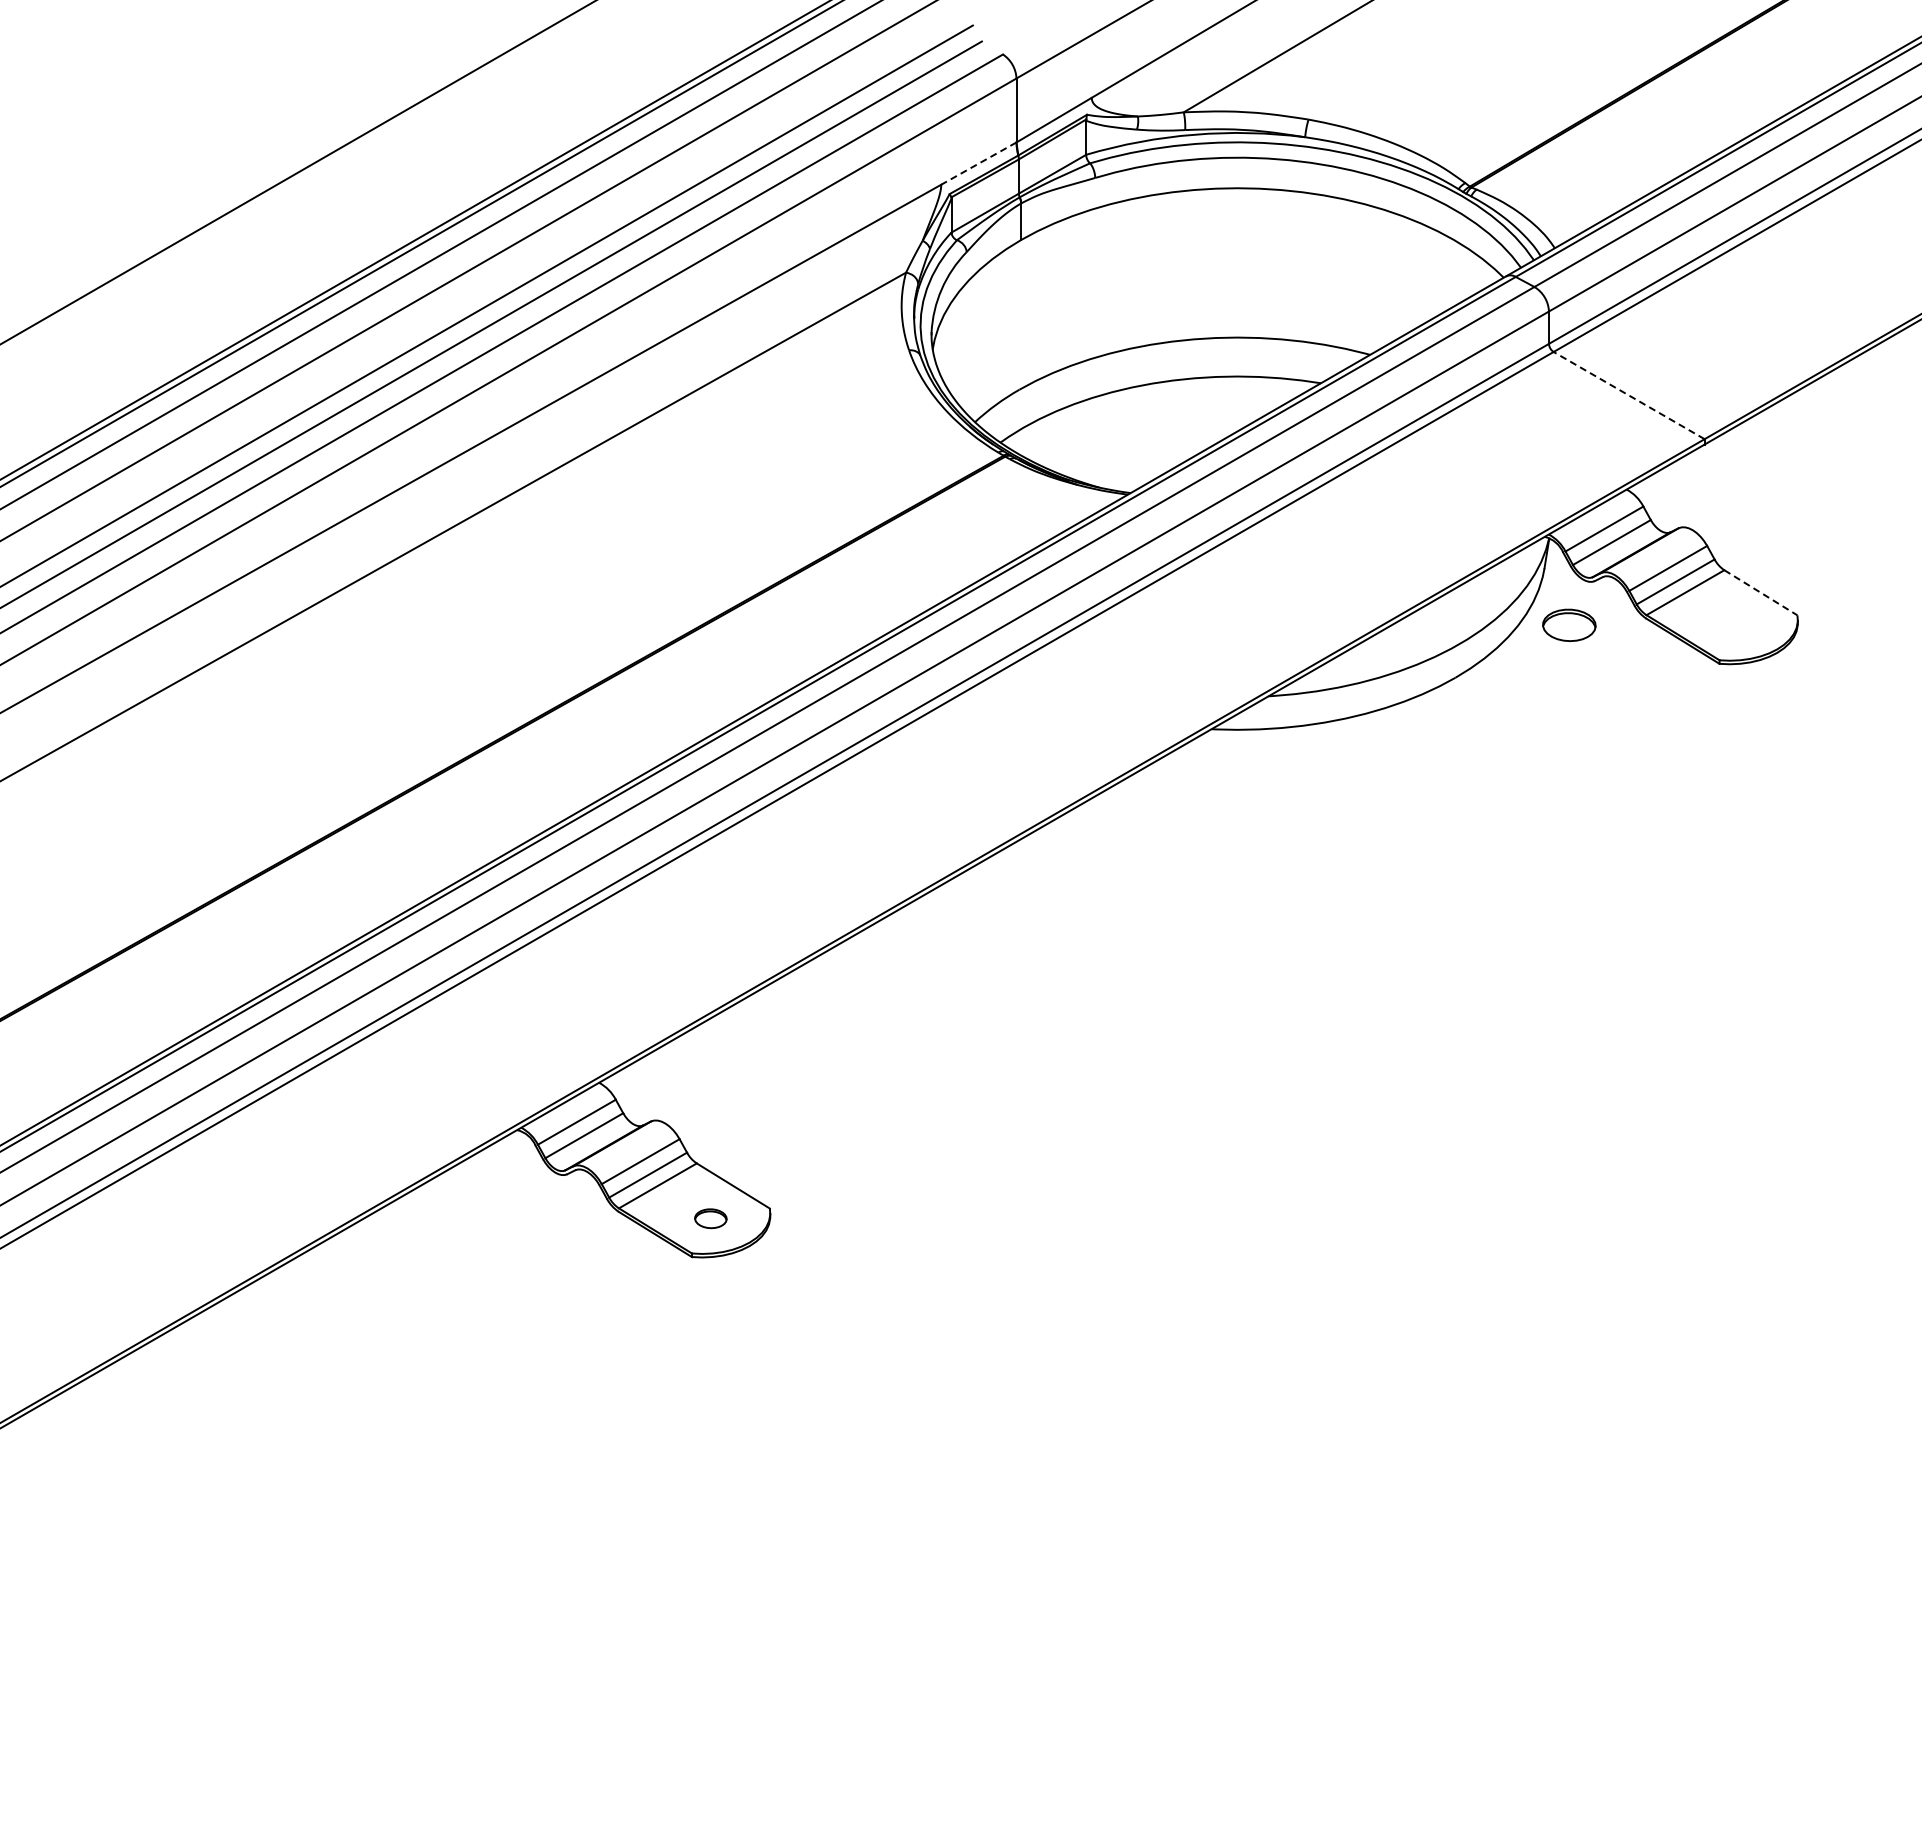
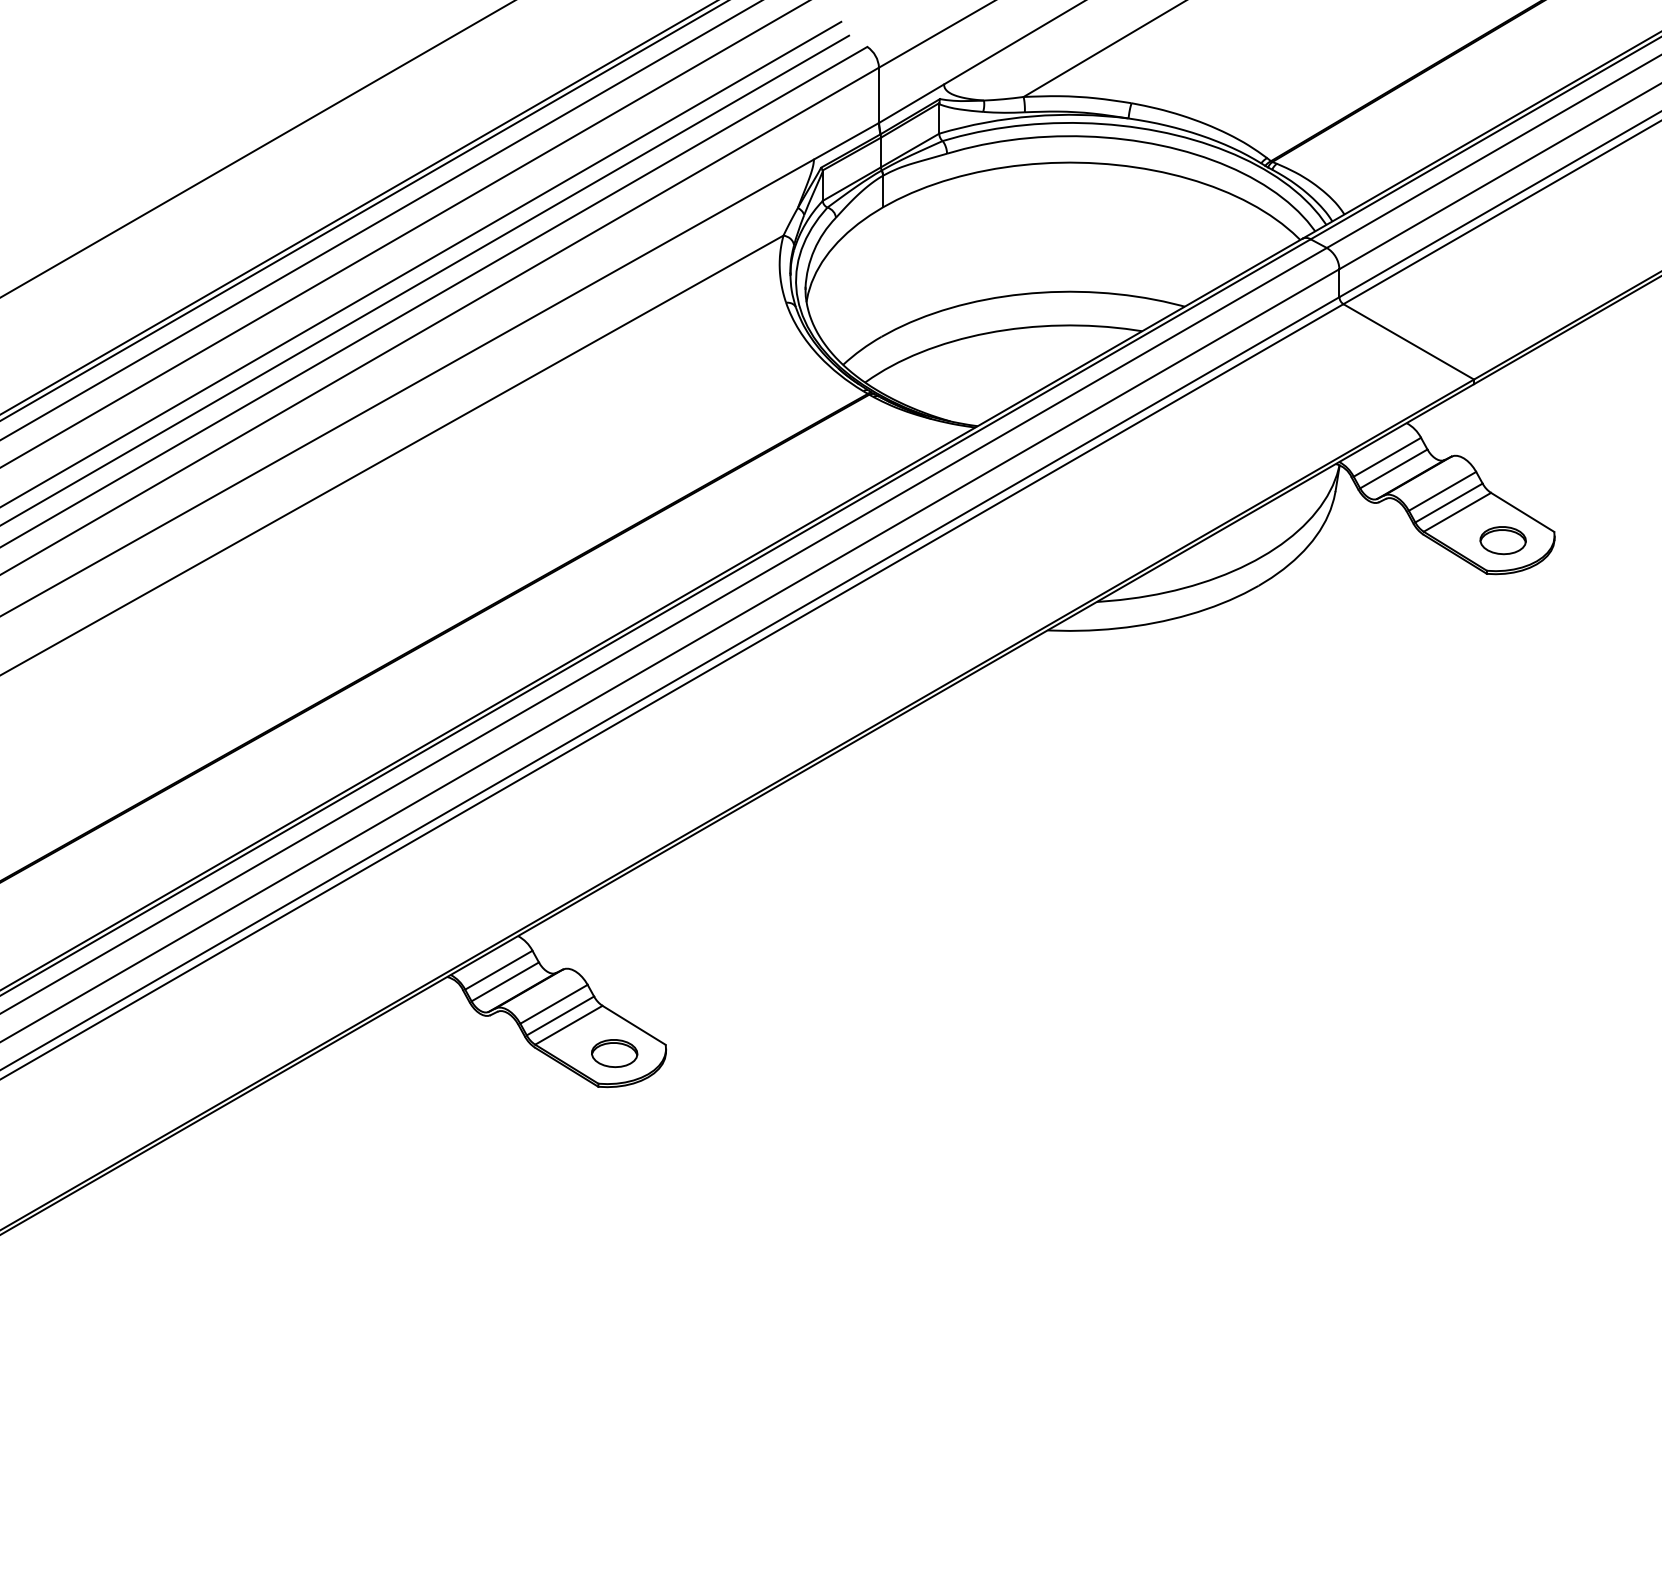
line: (978, 163) -> (846, 141), dashed -> solid
line: (1628, 395) -> (1408, 341), dashed -> solid
line: (1760, 592) -> (1522, 512), dashed -> solid
part: (1569, 624) -> (1503, 539), moved
part: (710, 1218) -> (614, 1053), size x1.67

